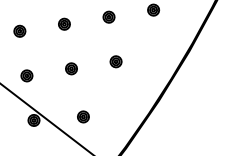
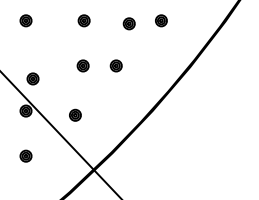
part: (108, 17) -> (128, 23), moved
part: (63, 24) -> (83, 20), moved
part: (70, 68) -> (82, 65), moved
part: (26, 75) -> (32, 78), moved

